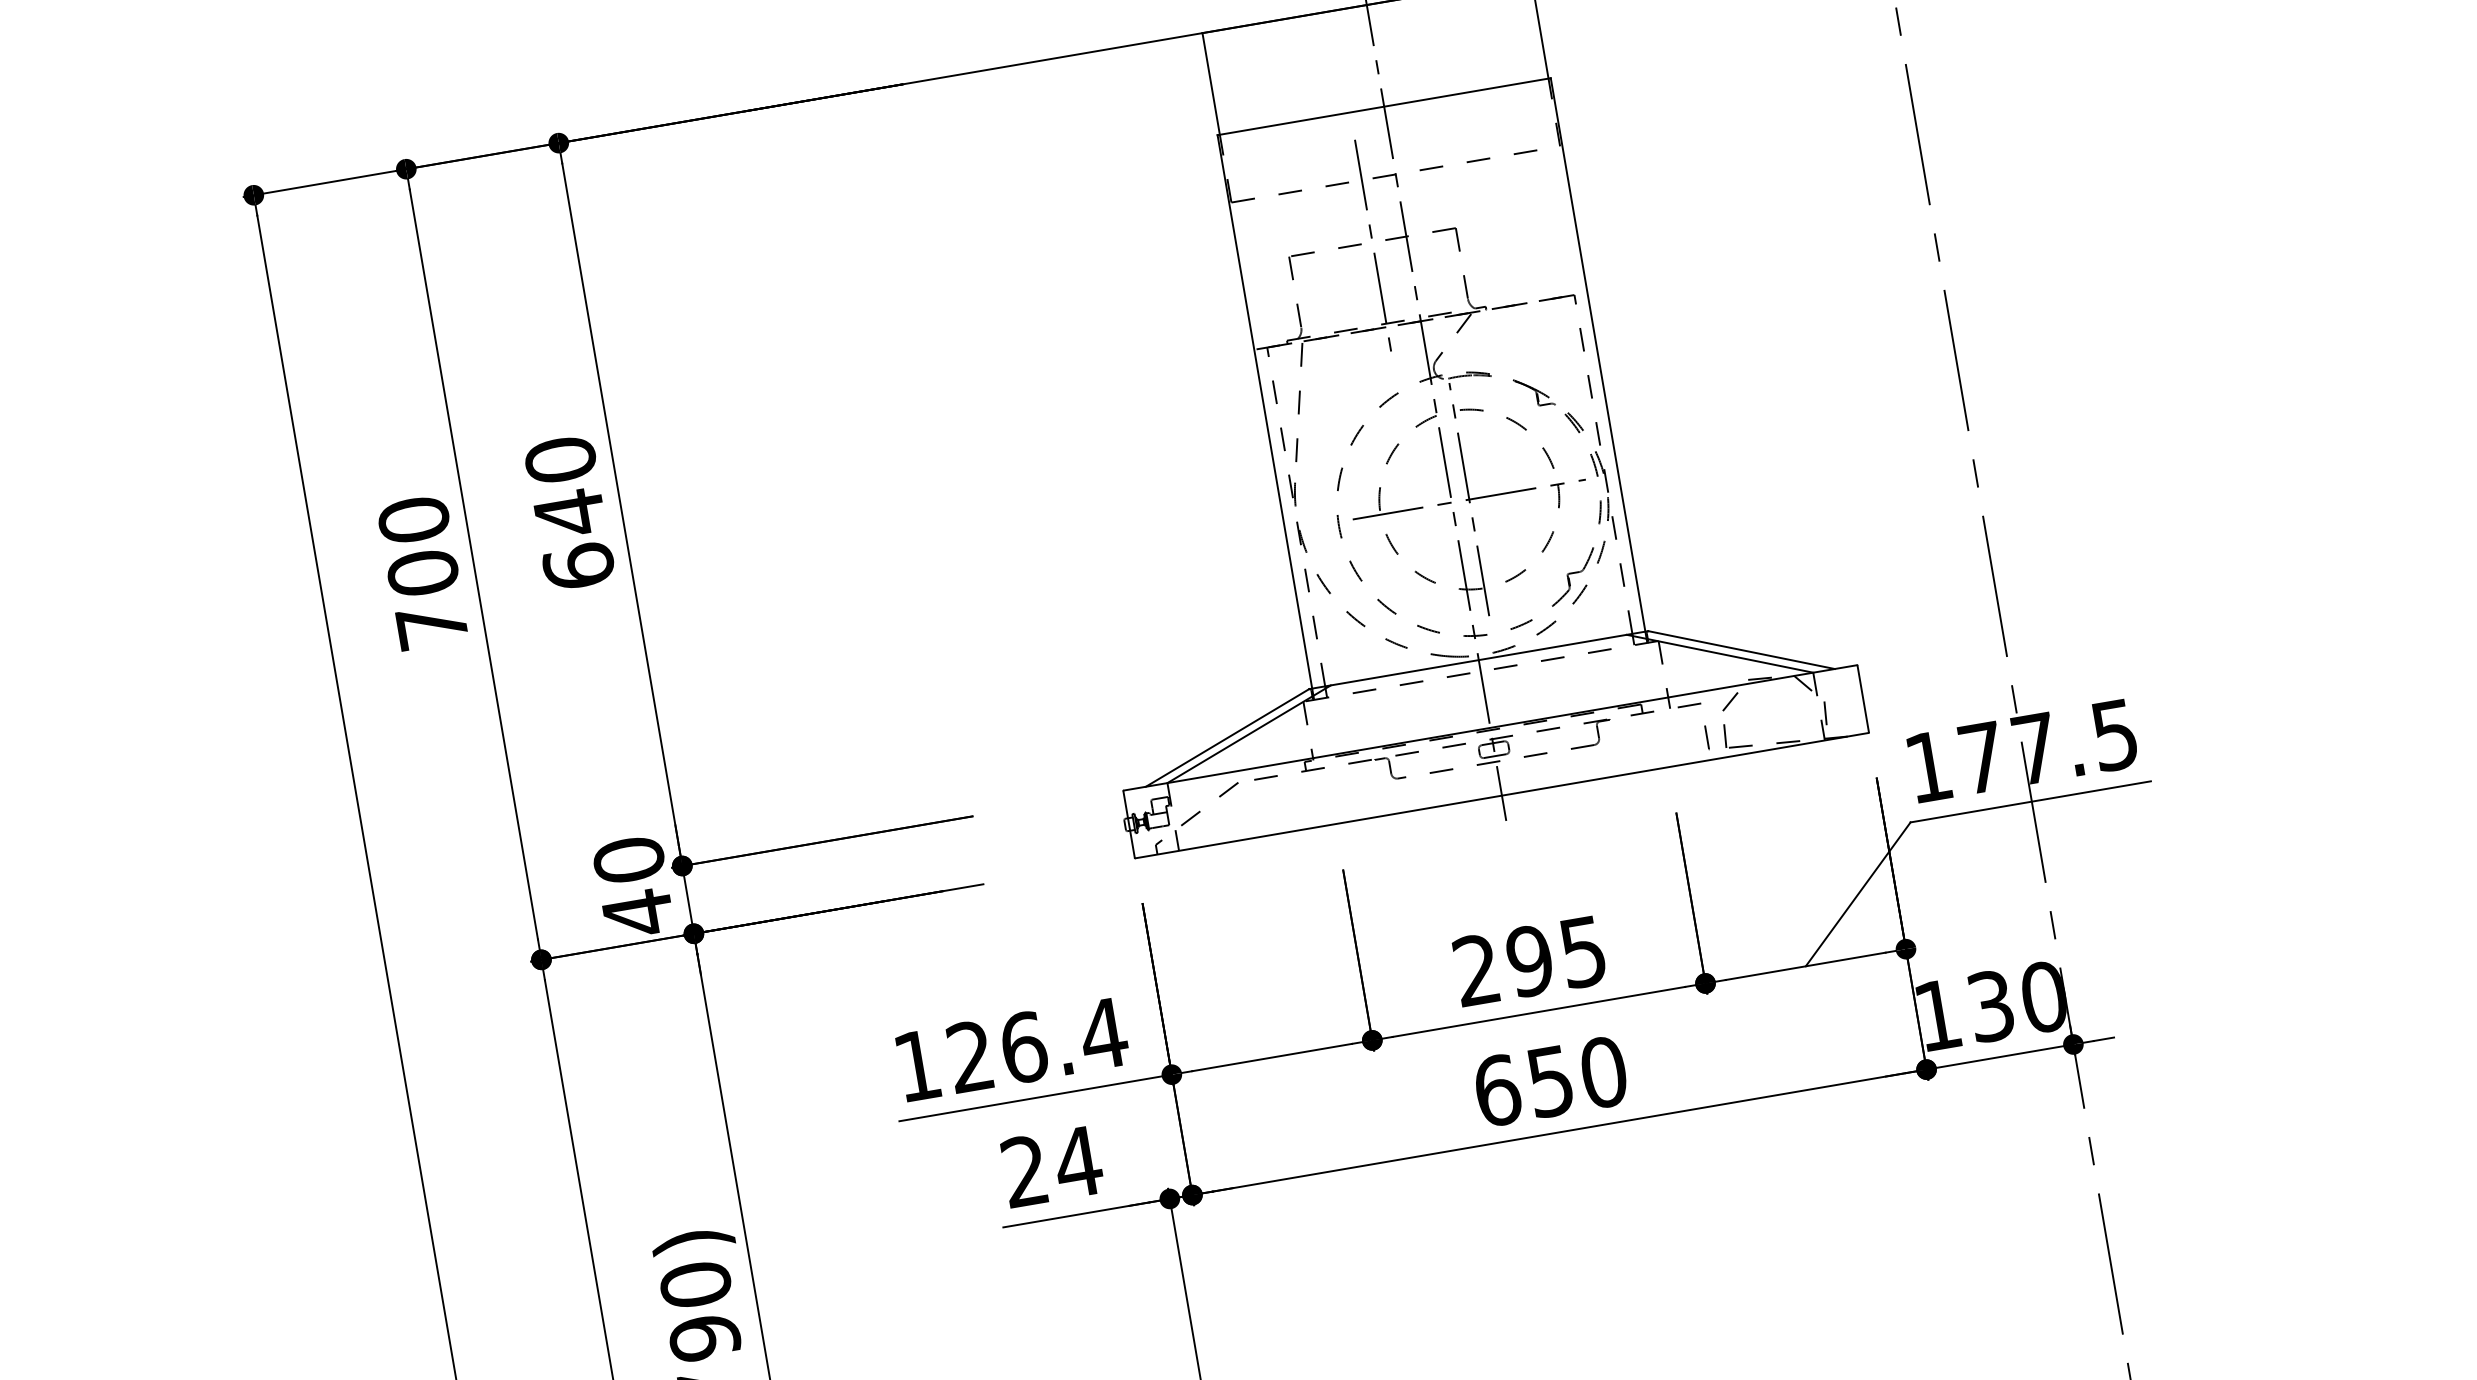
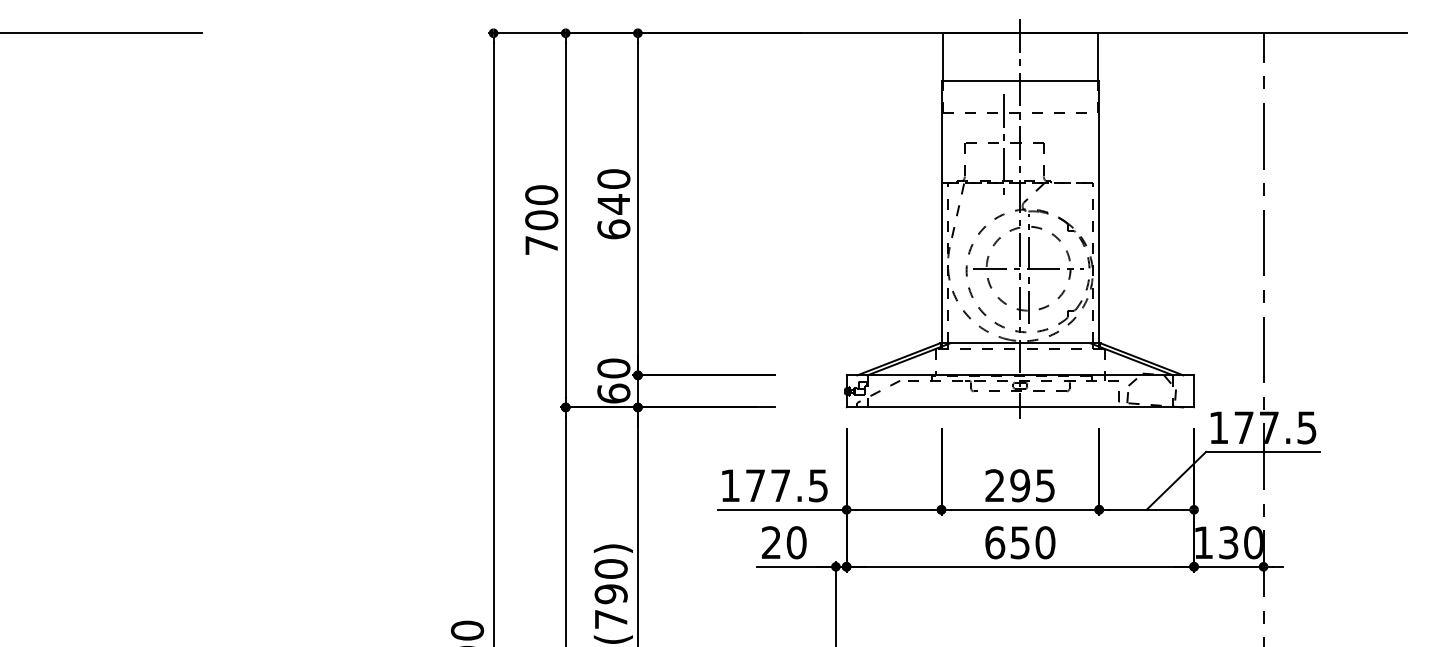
text: (637, 913) -> (613, 393), 40 -> 60
text: (1038, 1044) -> (787, 485), 126.4 -> 177.5
text: (1077, 1161) -> (796, 542), 24 -> 20

